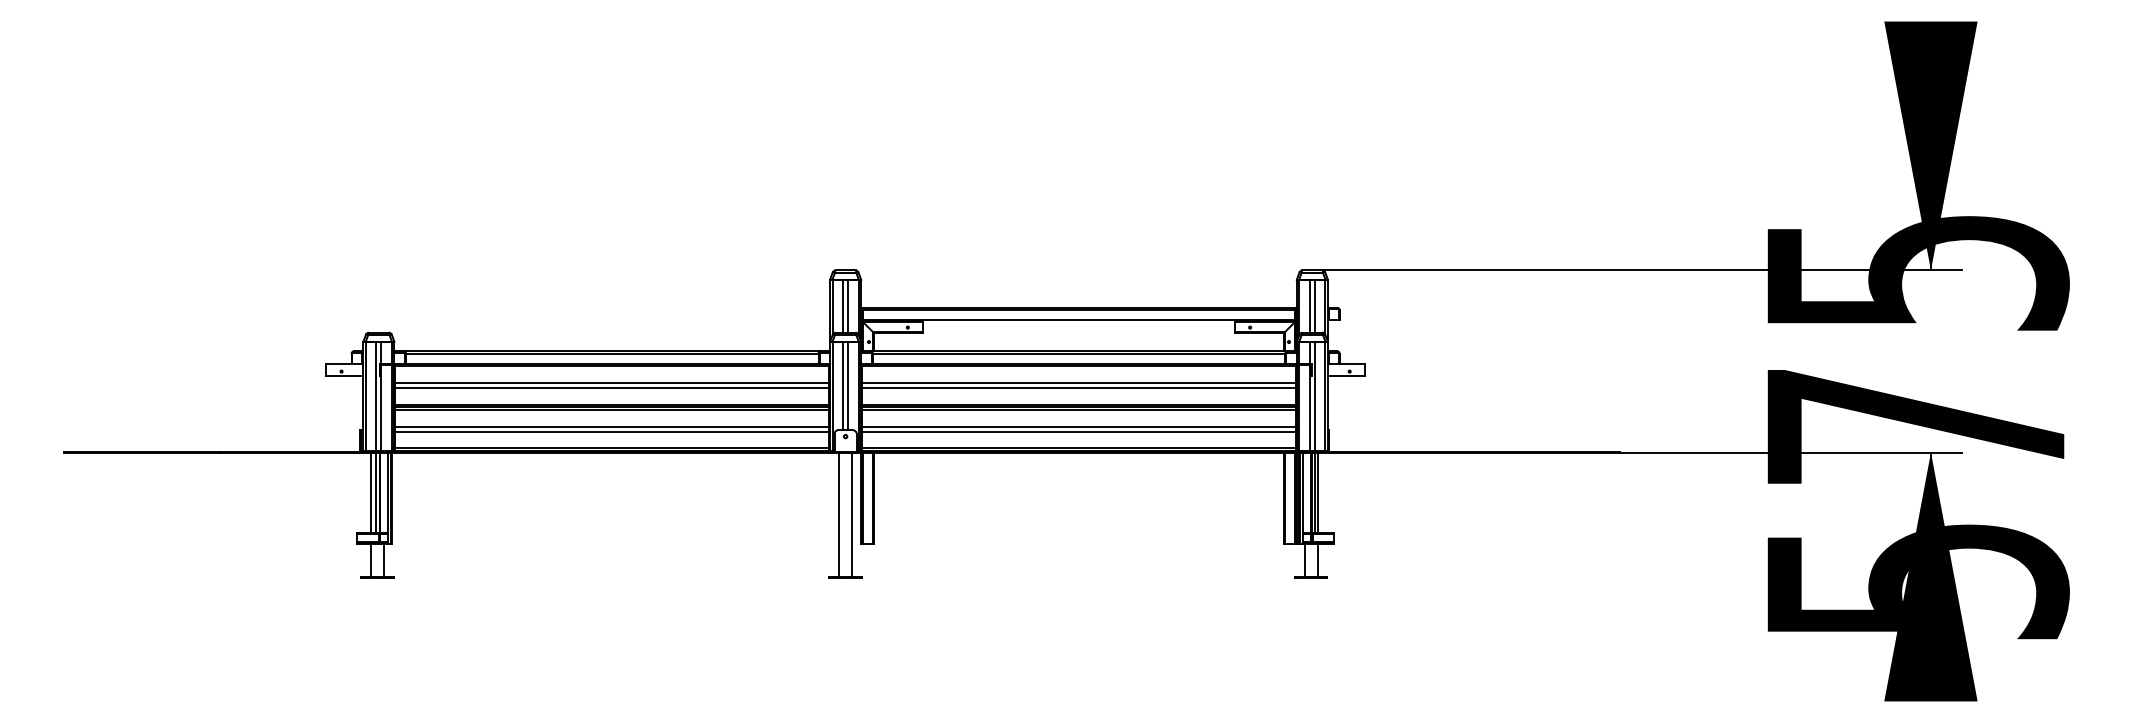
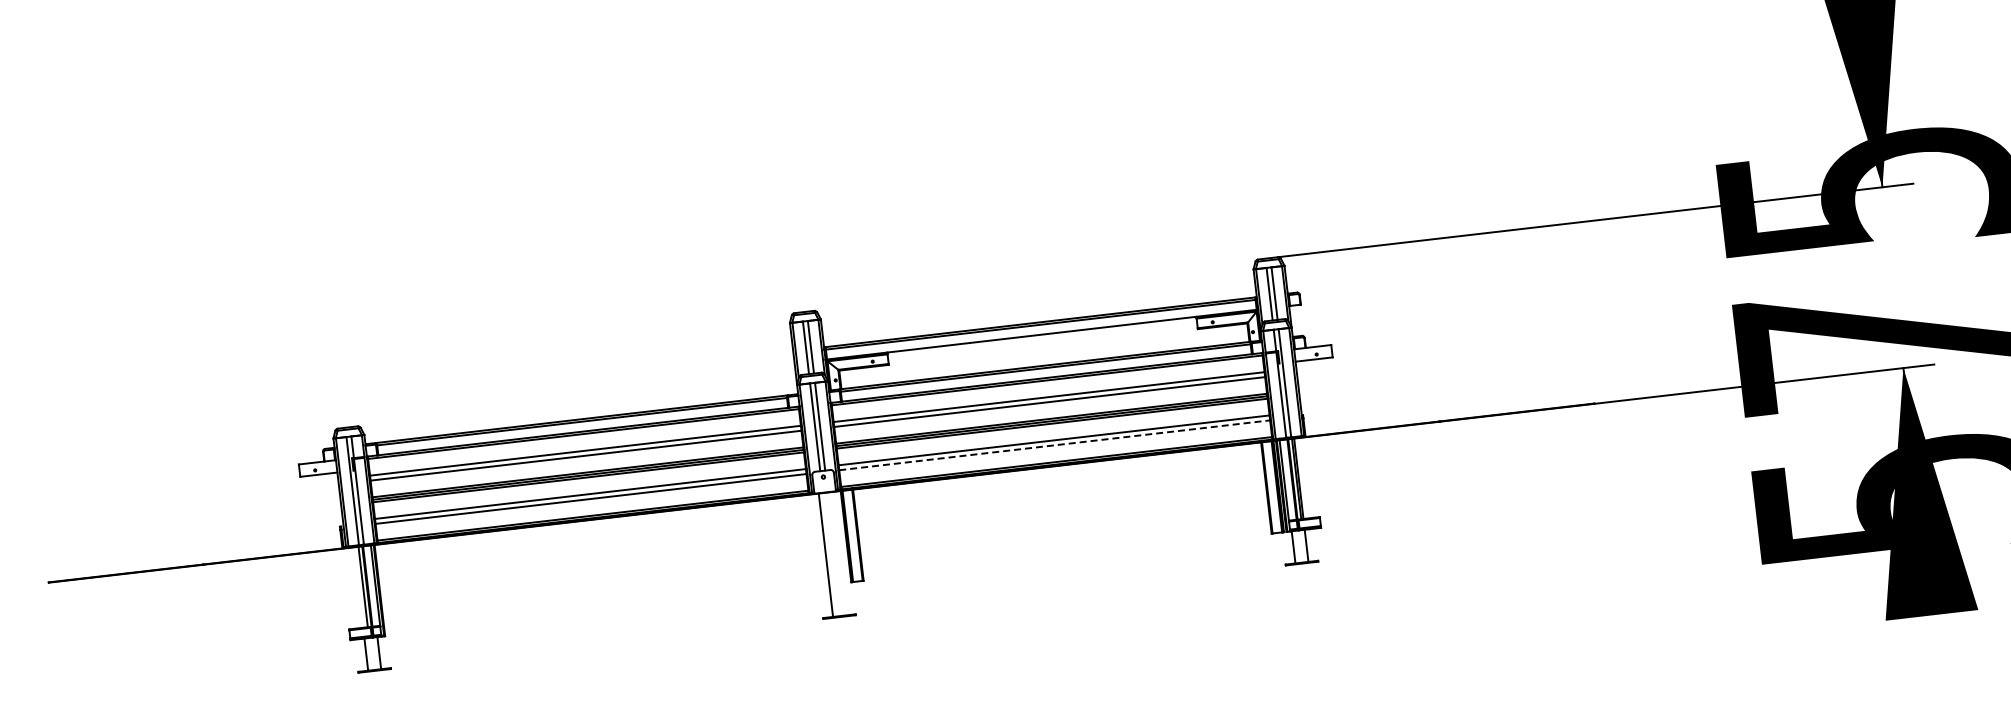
line: (1079, 431) -> (1055, 445), solid -> dashed
line: (371, 492) -> (358, 587), removed
line: (852, 514) -> (839, 553), removed

